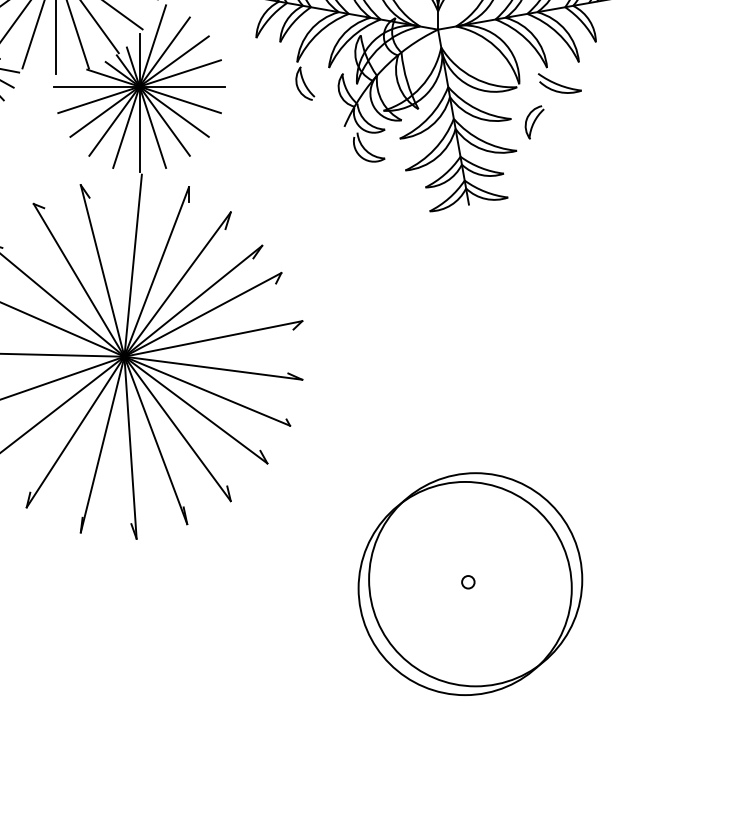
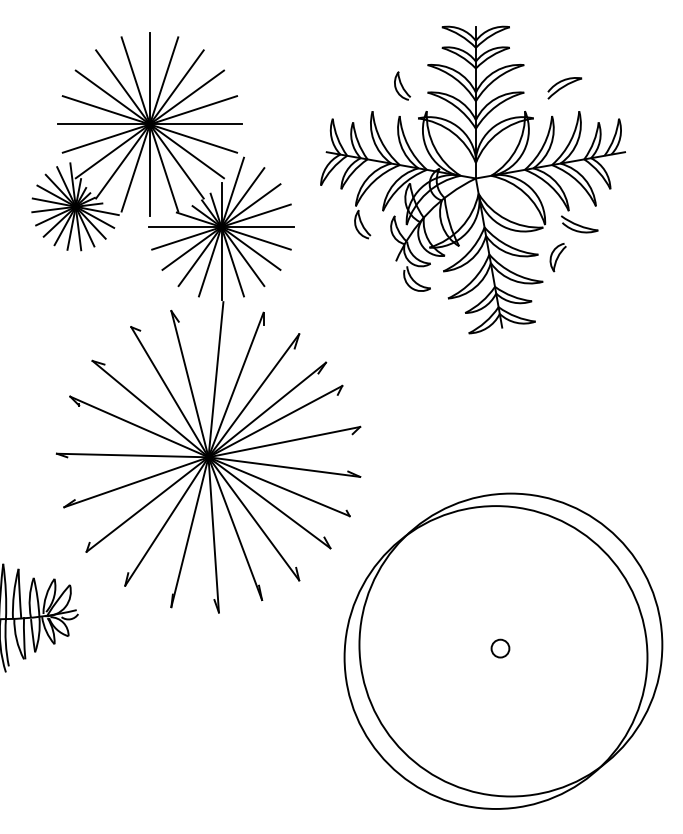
part: (470, 583) -> (503, 650), size x1.67

